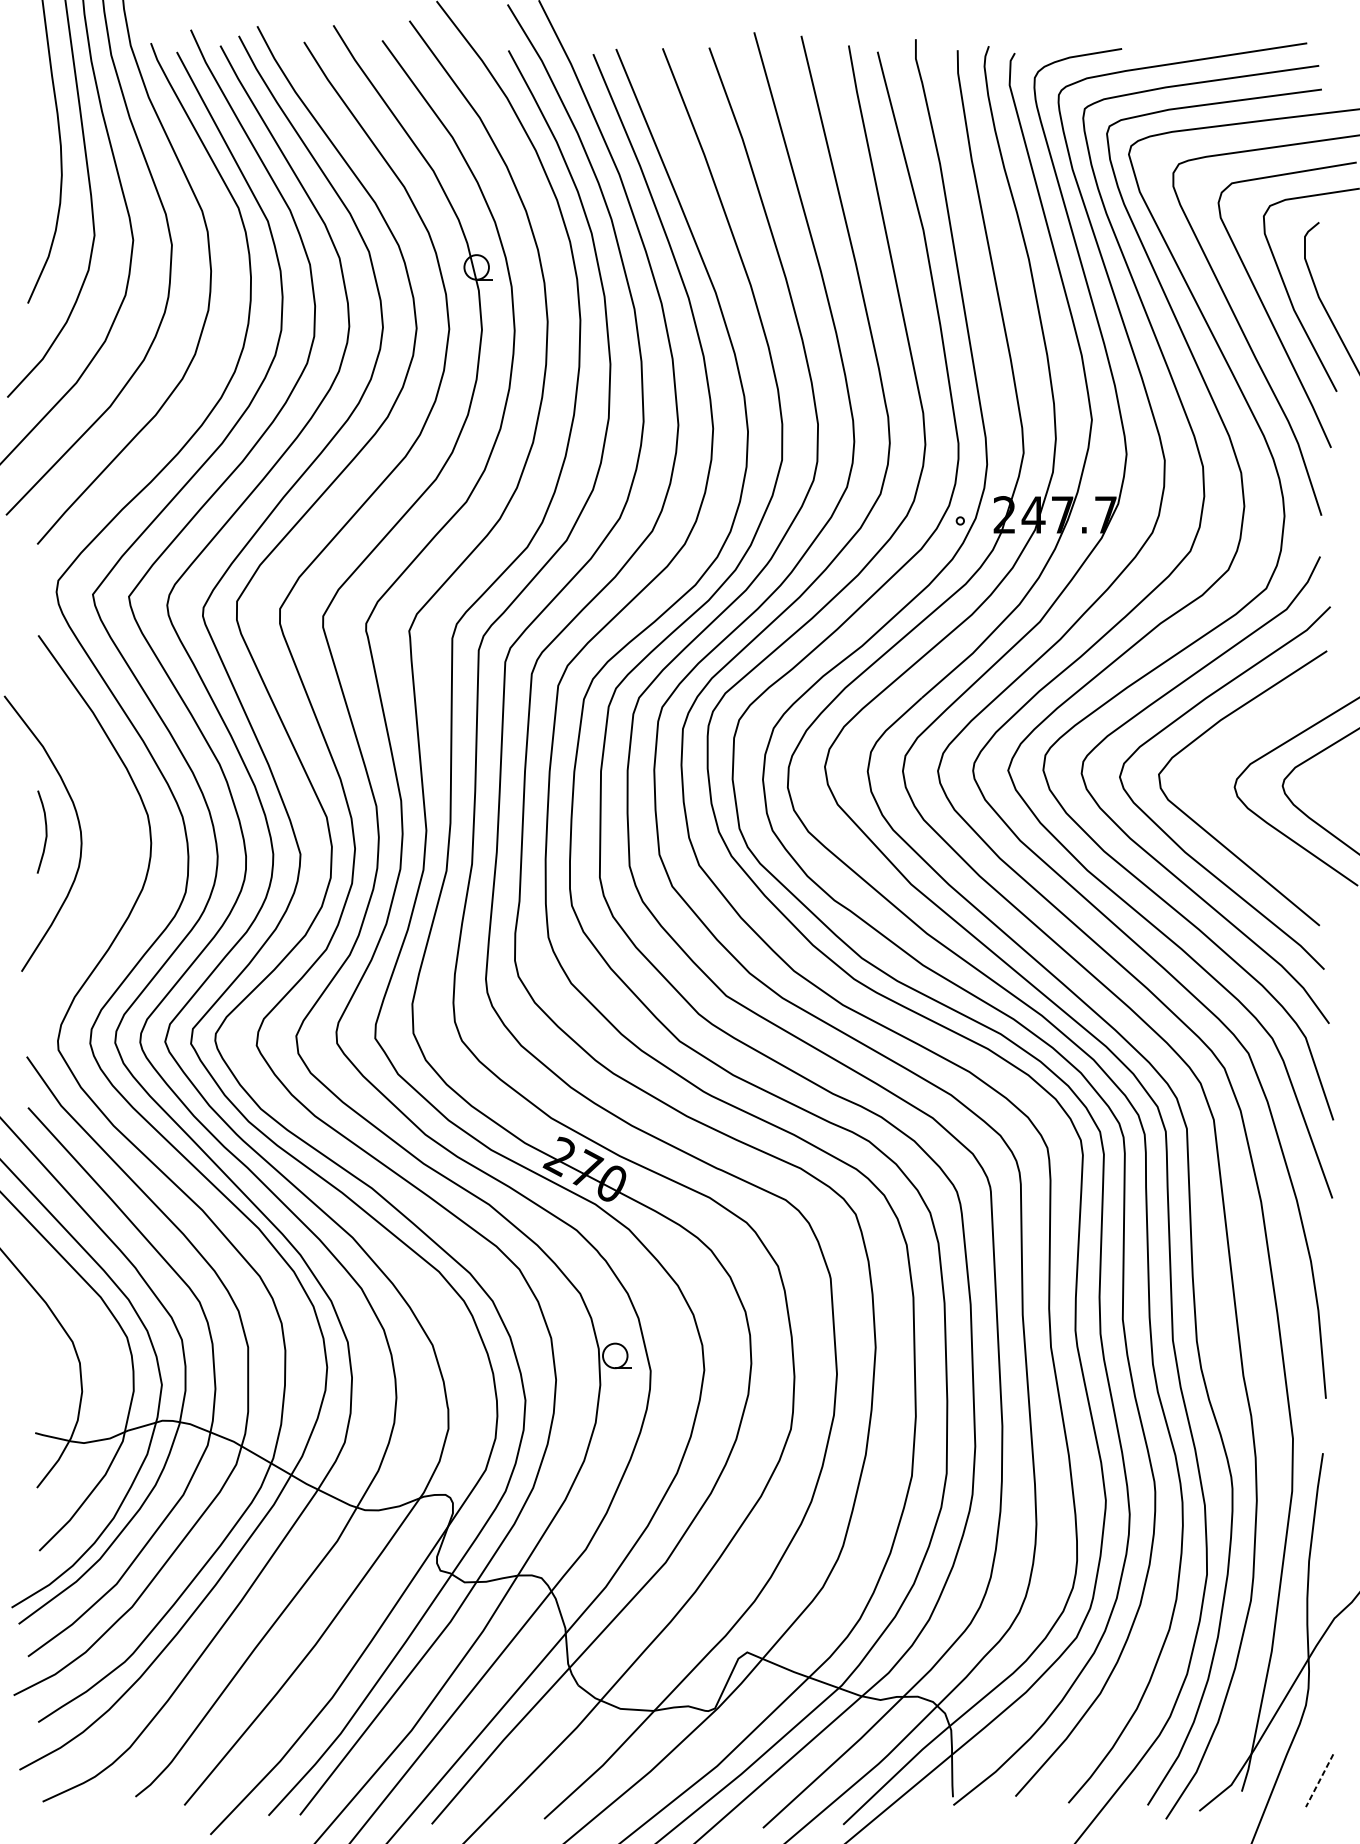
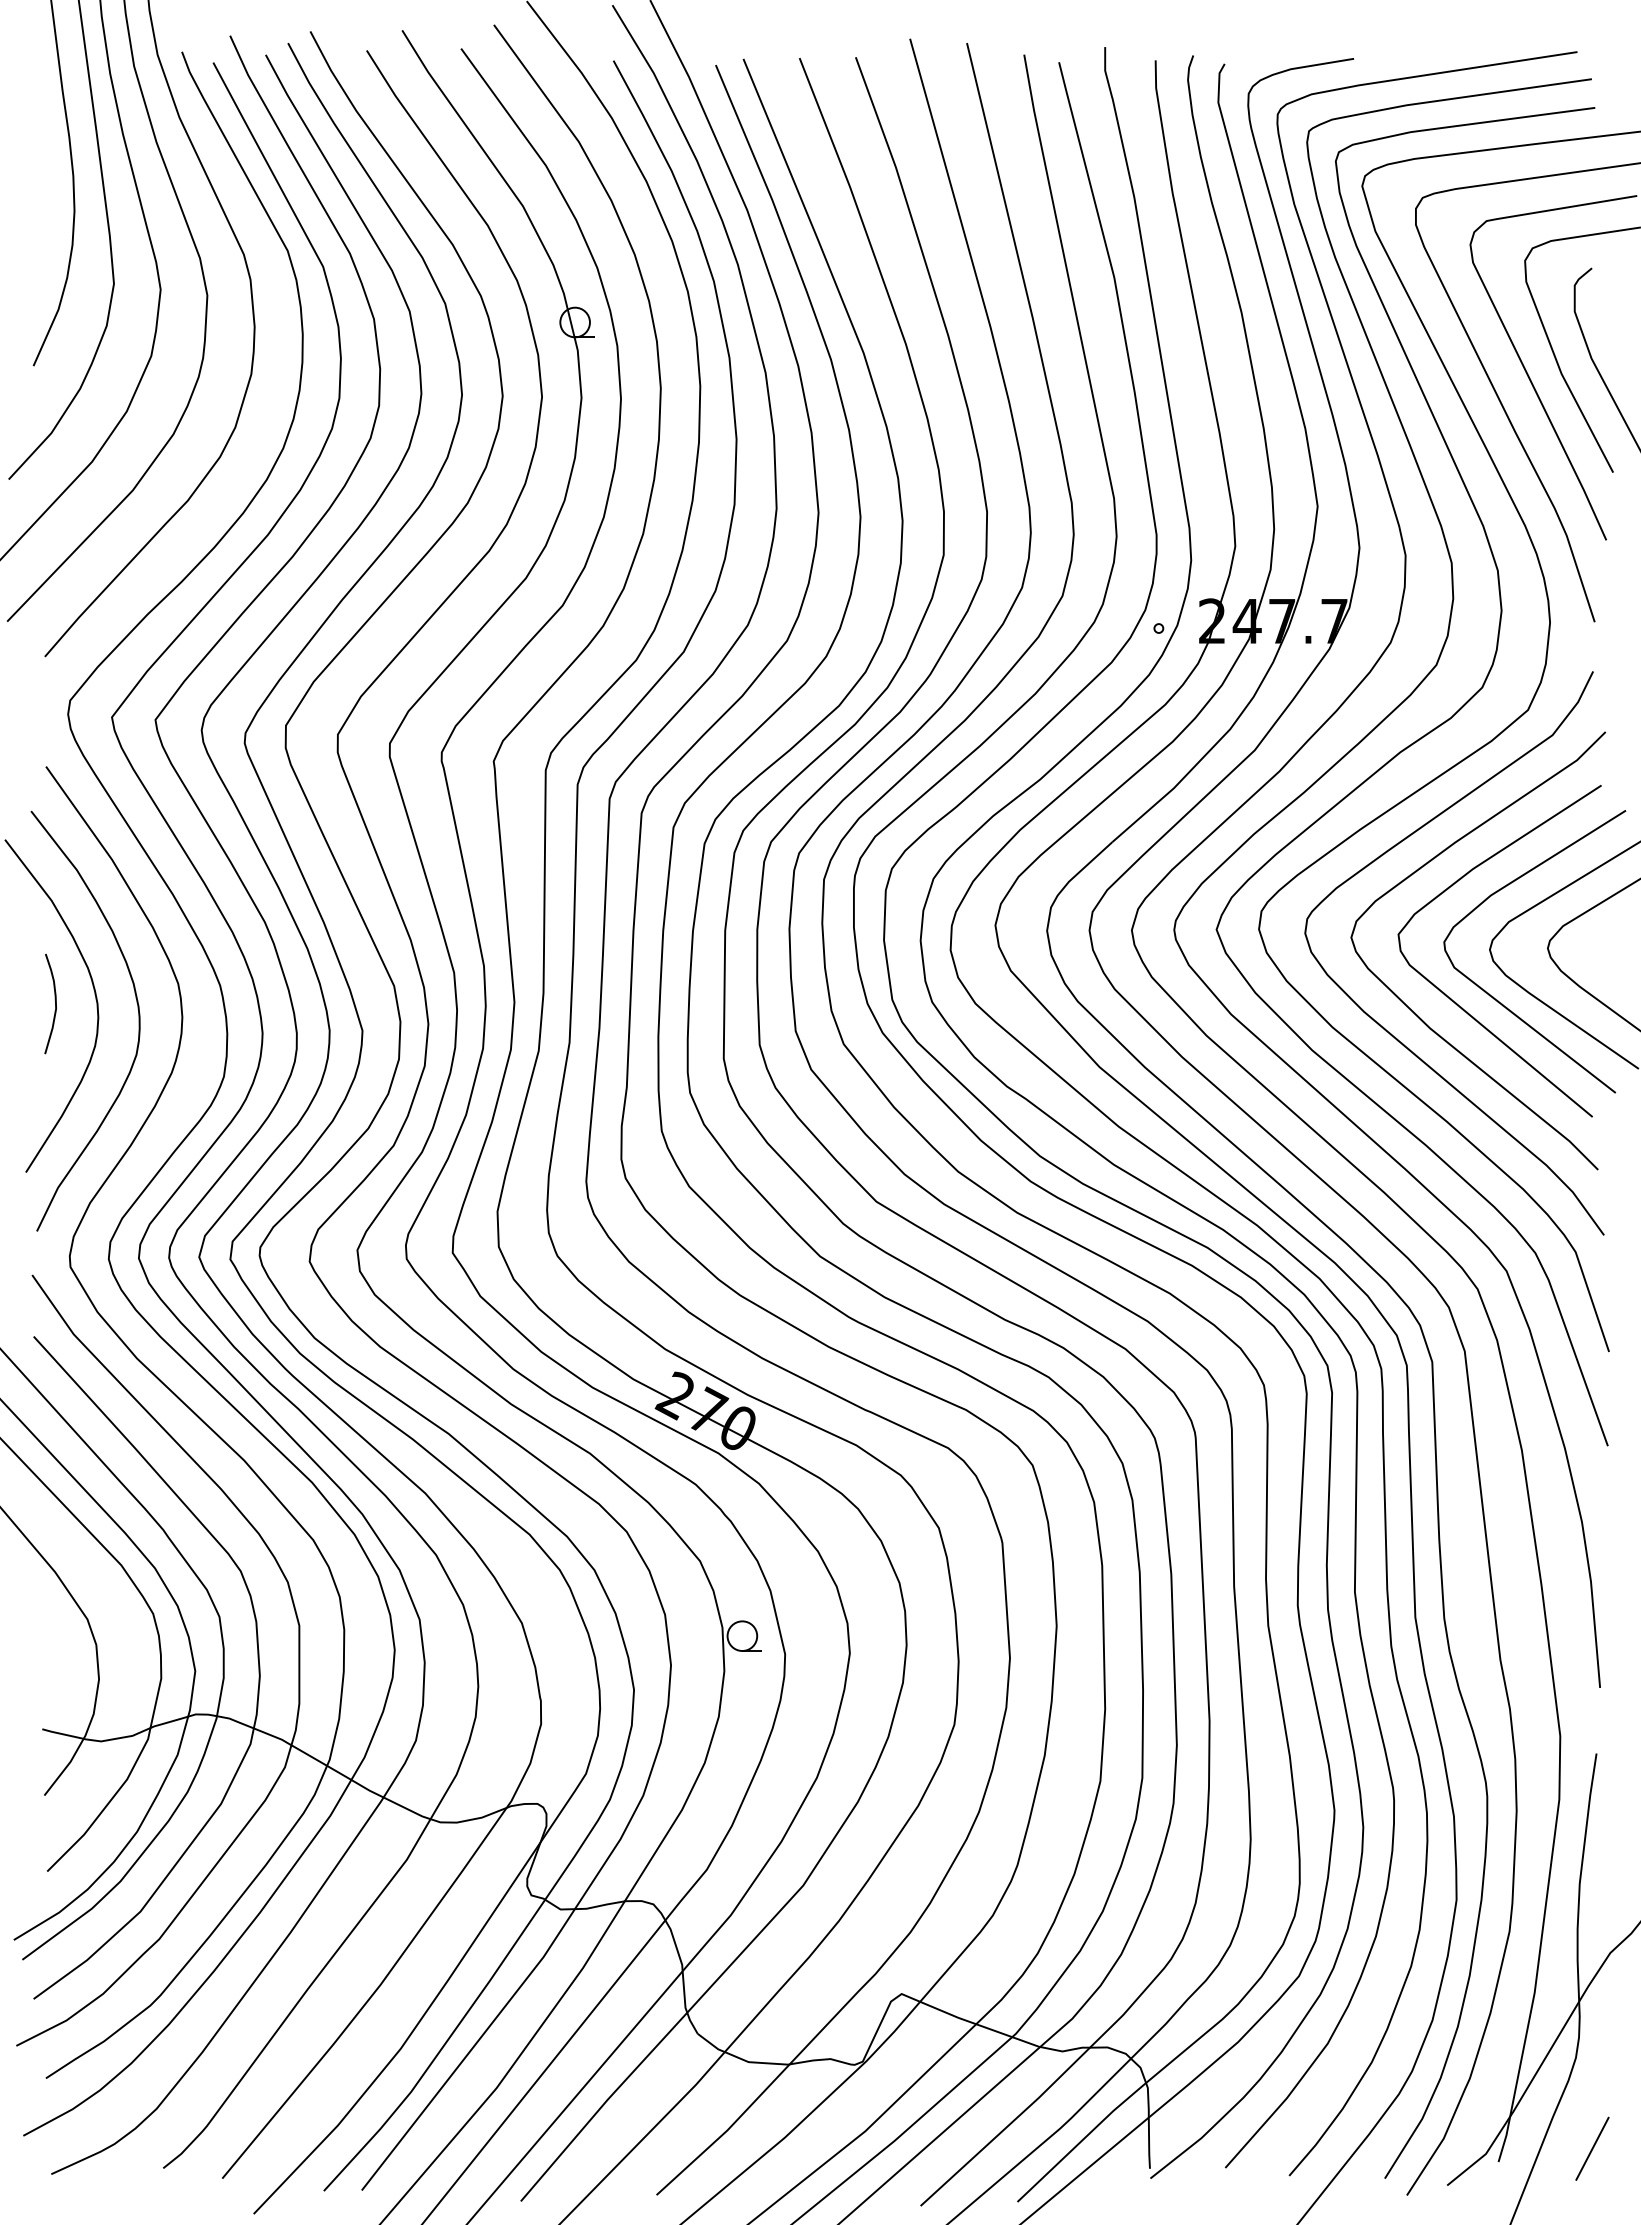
curve: (1240, 828) -> (1497, 999), added
curve: (114, 845) -> (138, 1020), added
line: (1319, 1780) -> (1592, 2148), dashed -> solid

